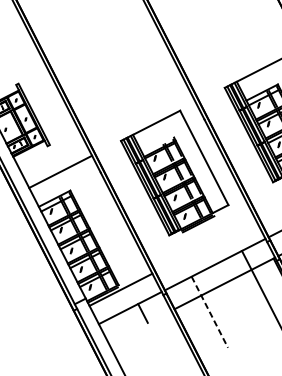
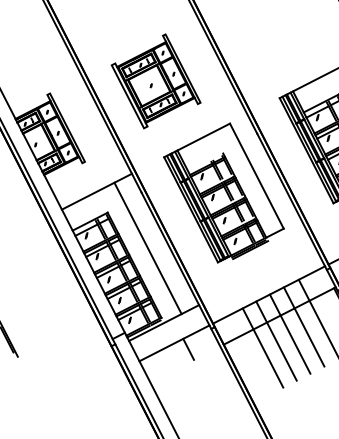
part: (113, 72) -> (155, 81), added
line: (106, 222) -> (147, 248), added
line: (246, 292) -> (303, 326), added
line: (233, 299) -> (289, 333), added
line: (221, 305) -> (276, 340), added
line: (210, 312) -> (263, 348), dashed -> solid

